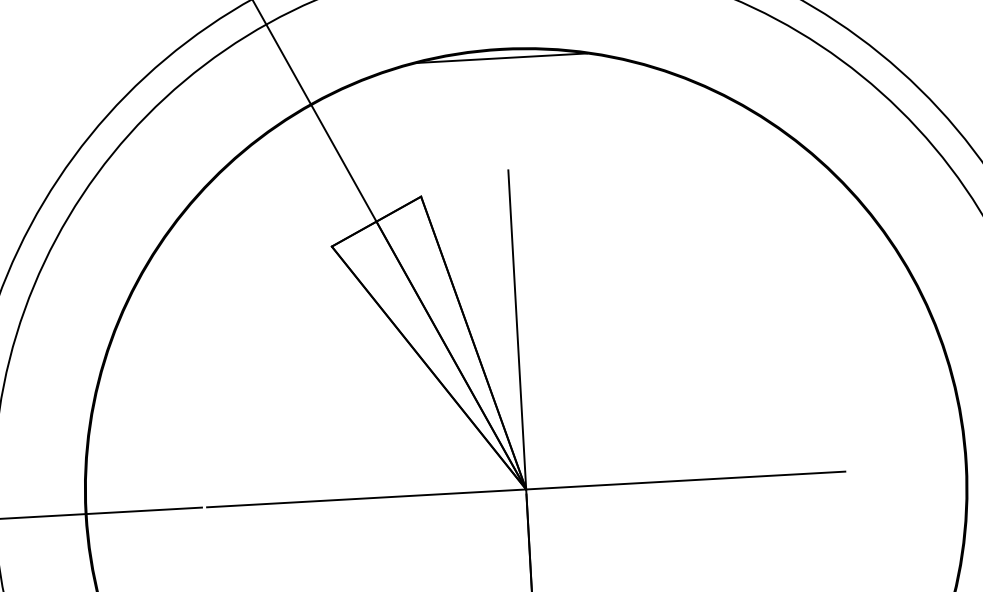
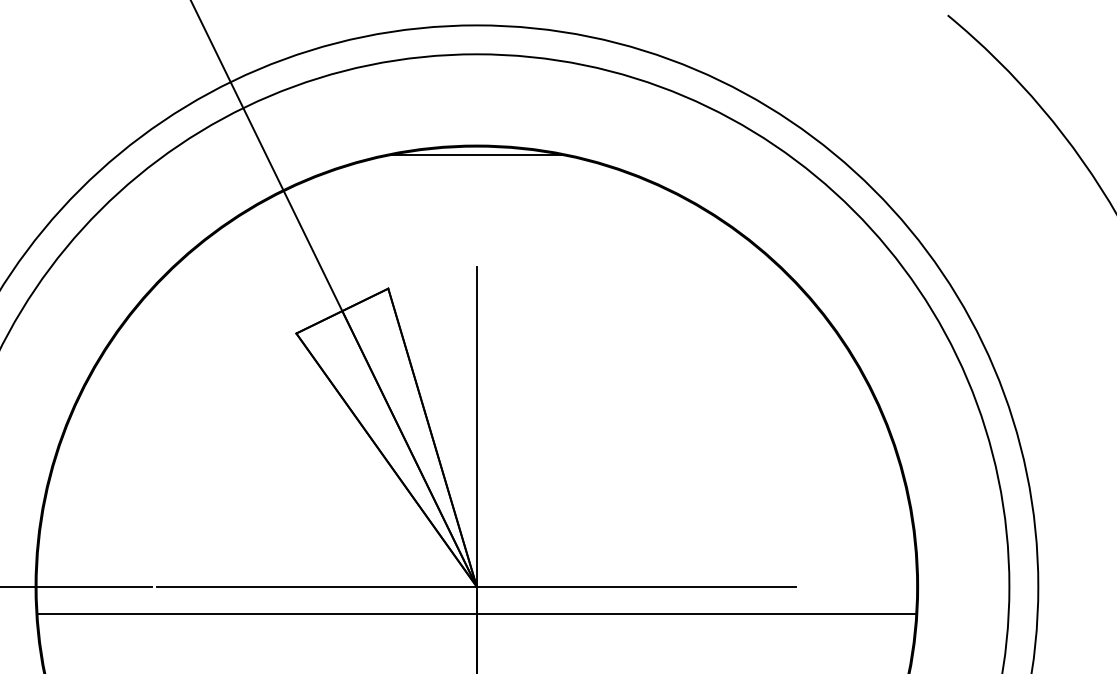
line: (527, 516) -> (476, 613), added

